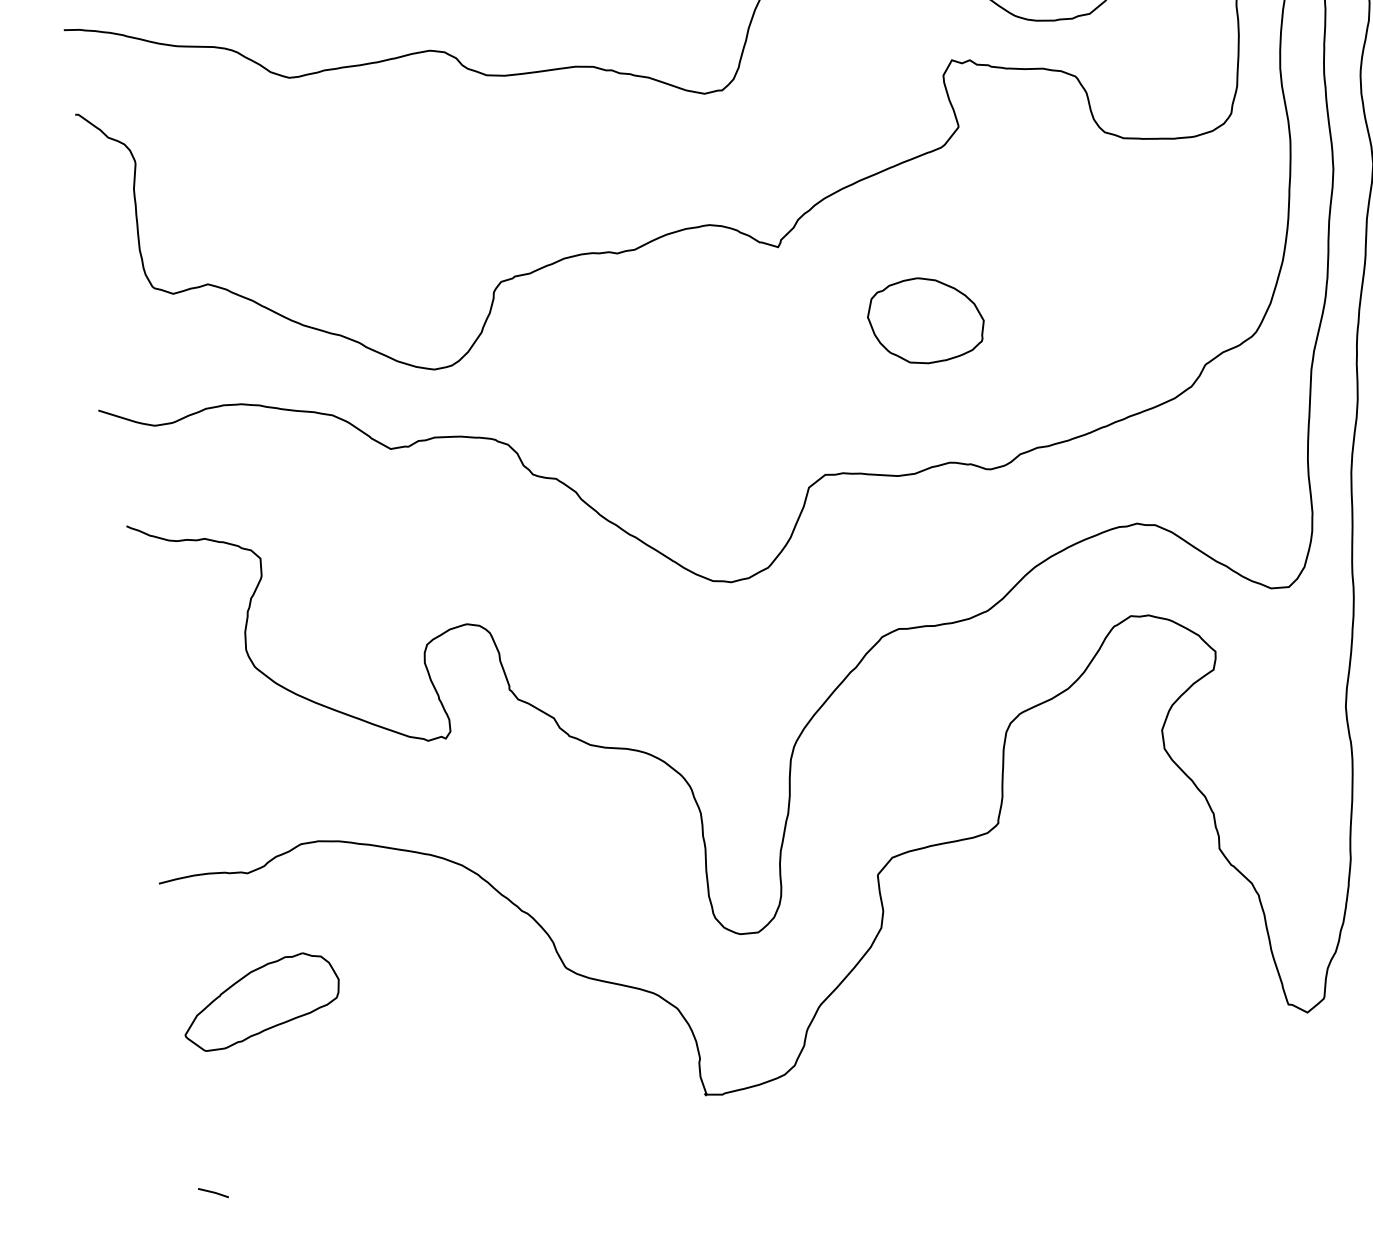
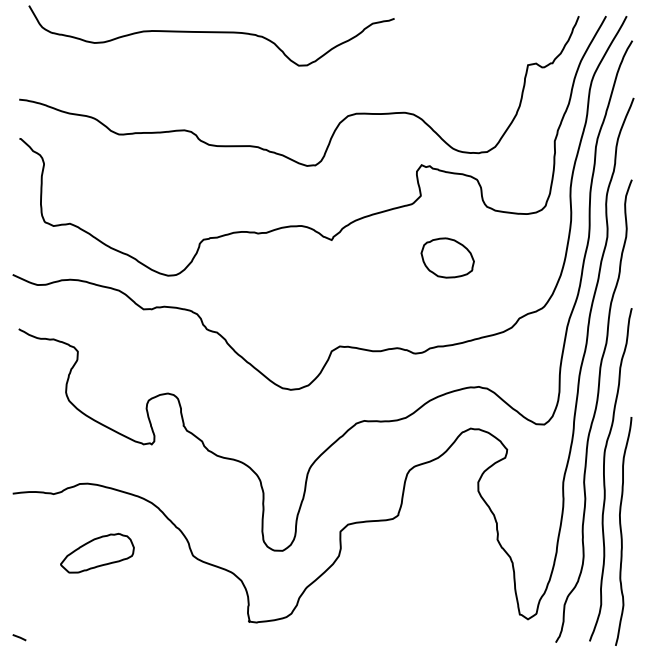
part: (925, 319) -> (447, 257), moved
part: (261, 999) -> (97, 552), moved

